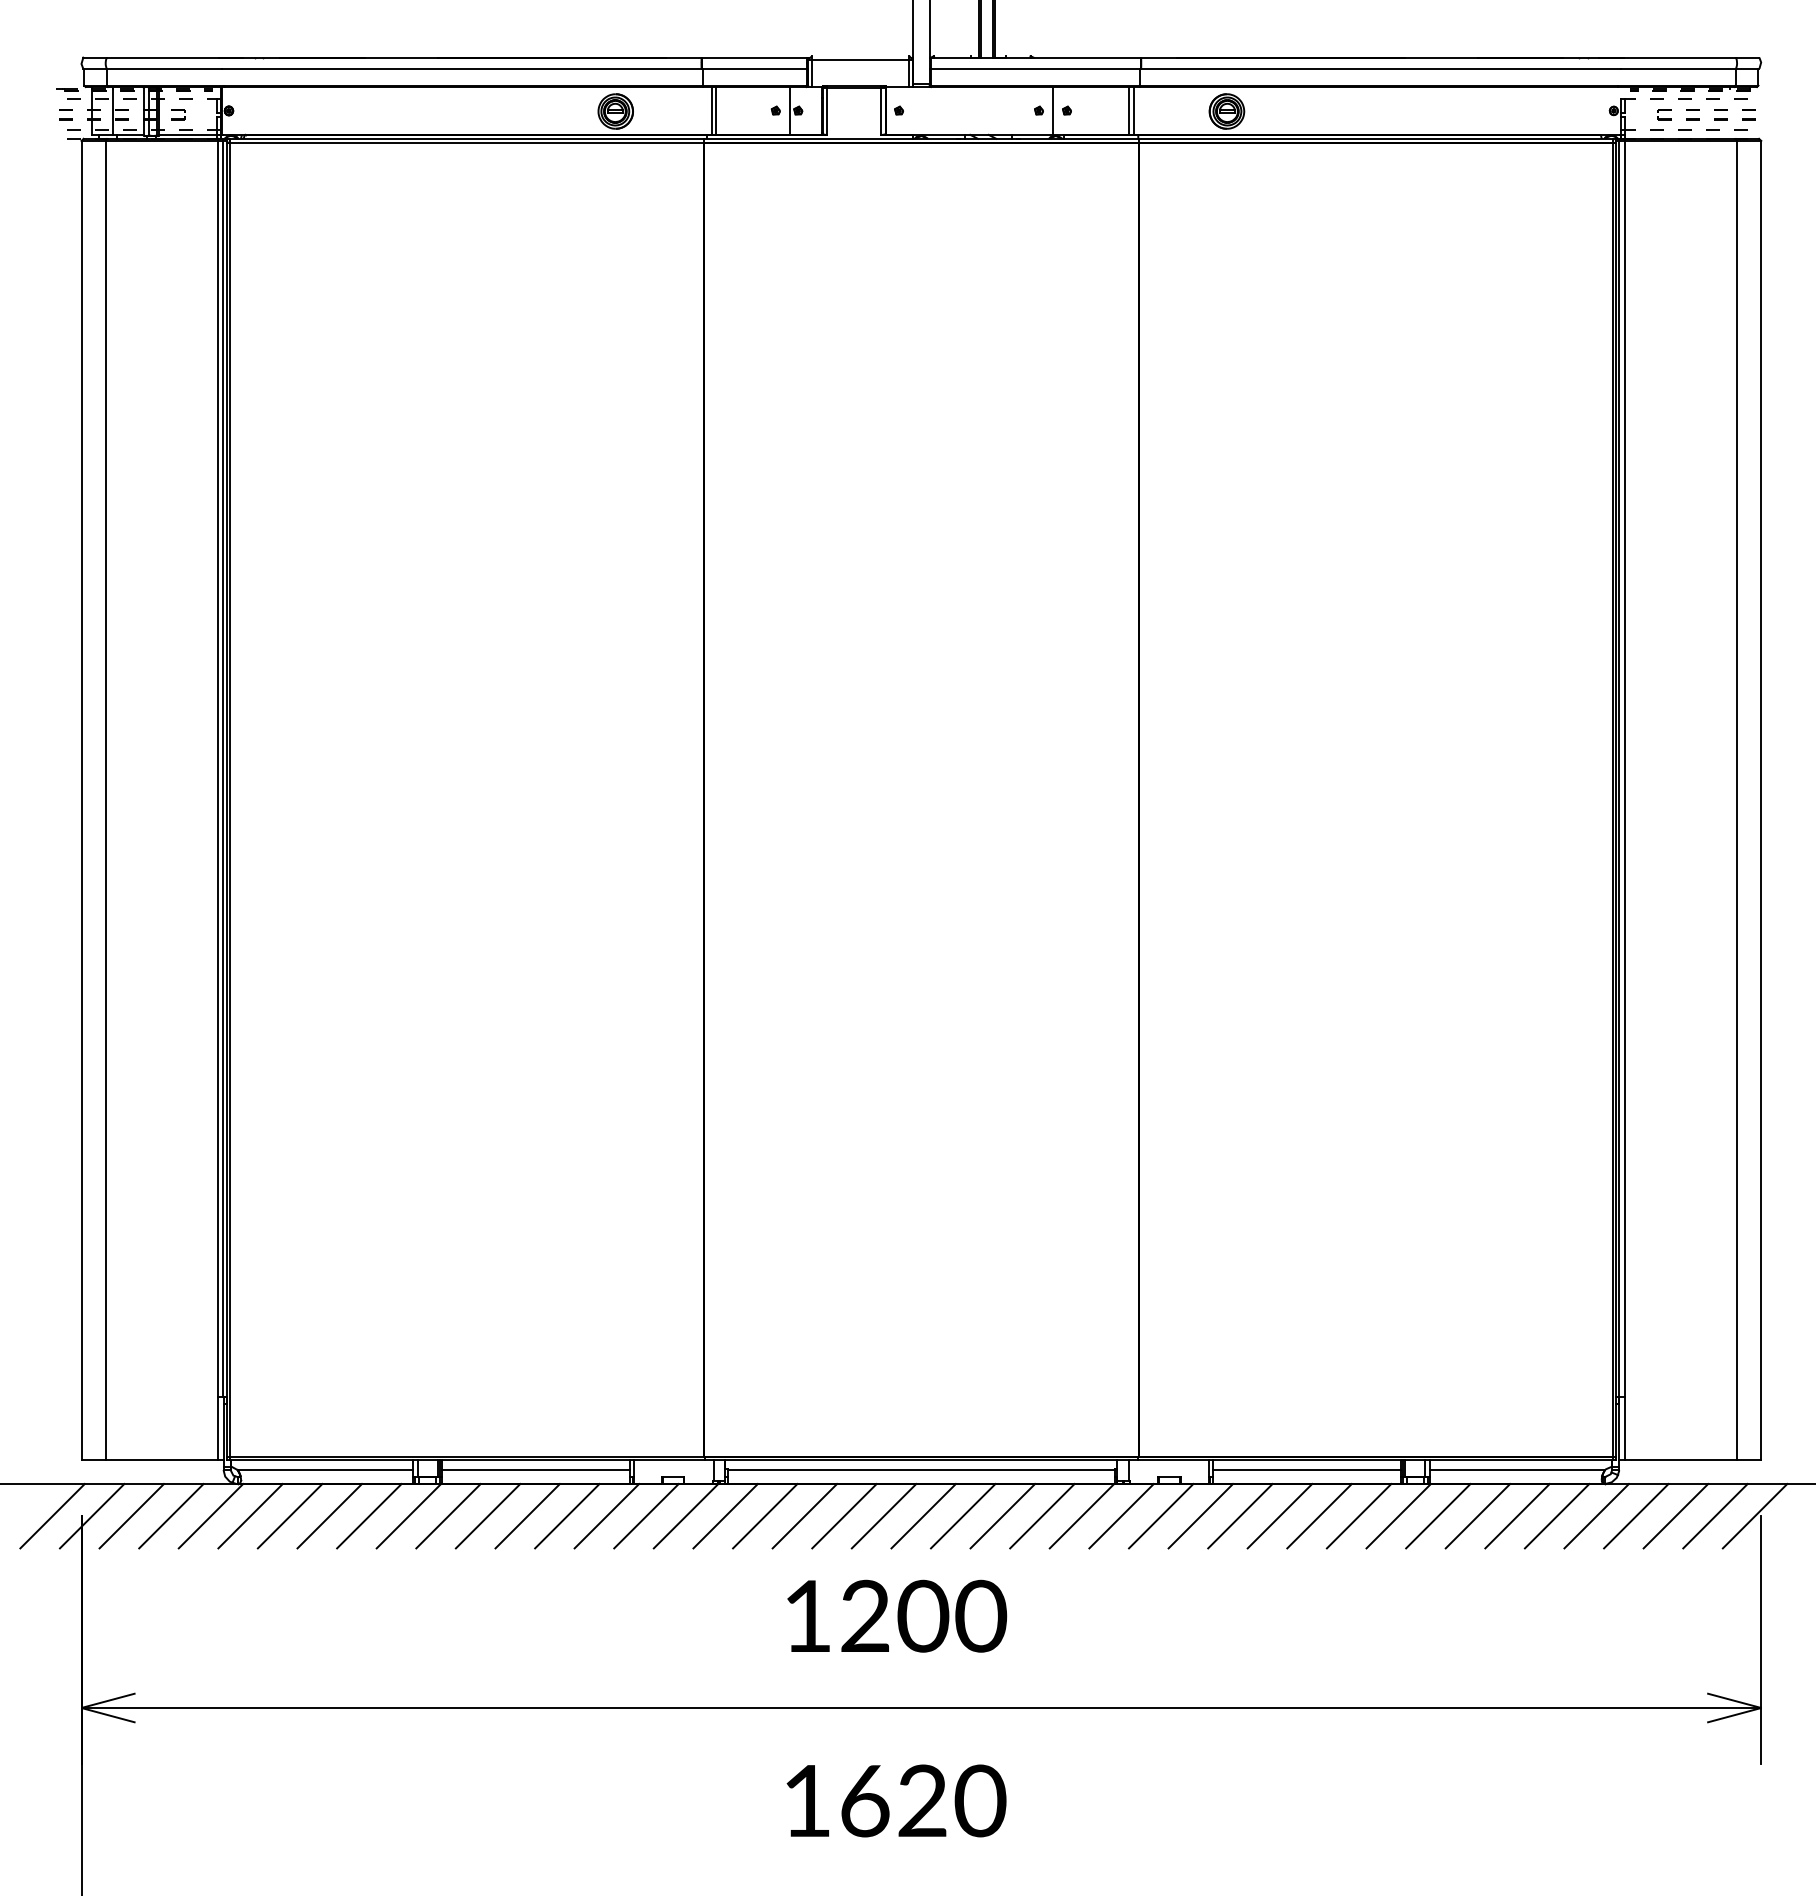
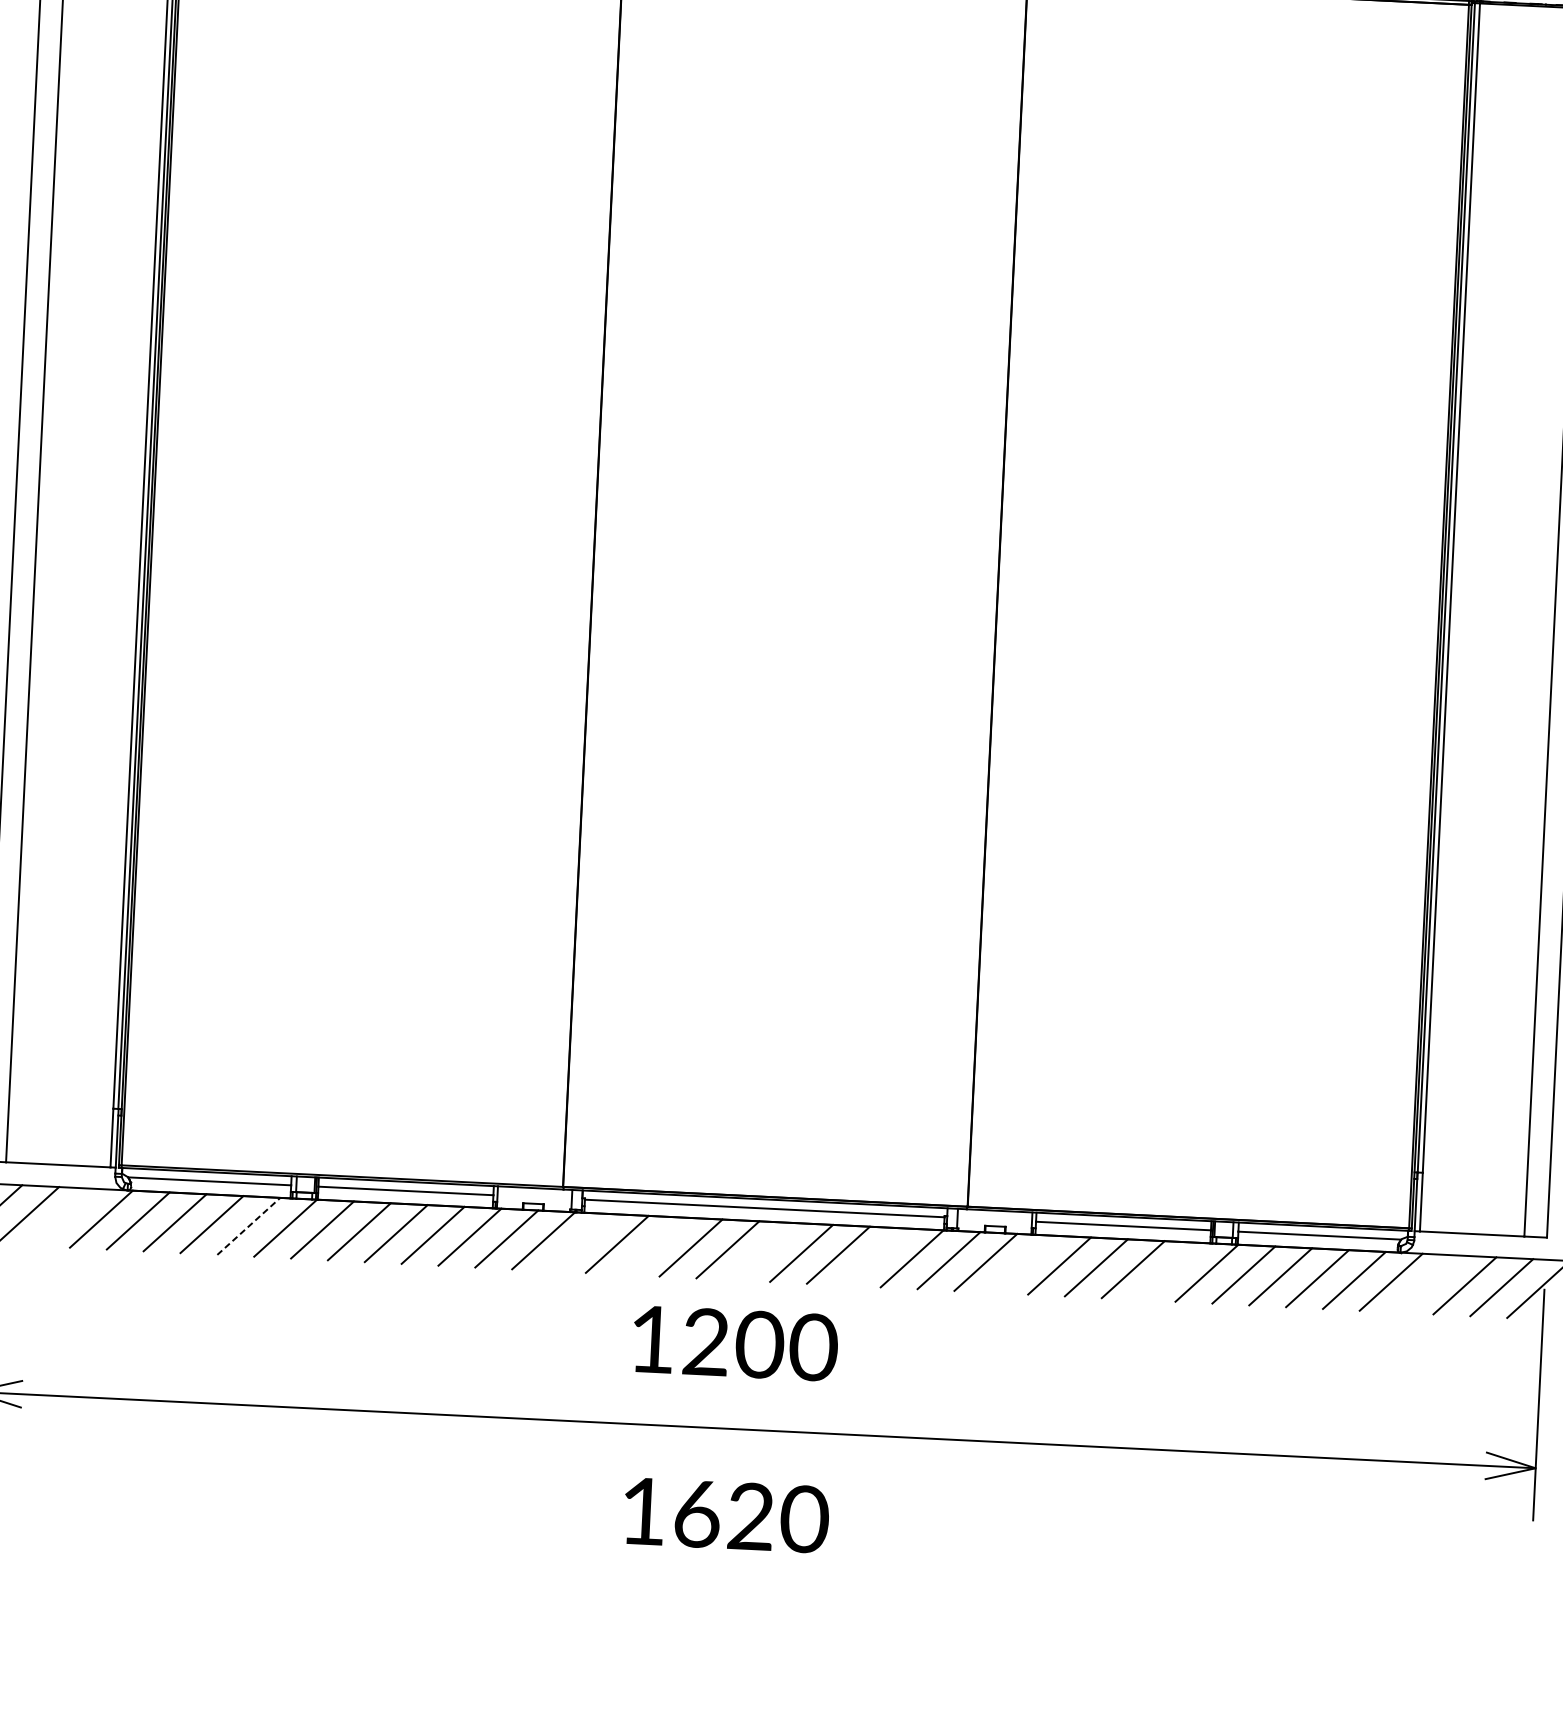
line: (171, 1516) -> (64, 1217), removed
line: (369, 1516) -> (248, 1226), solid -> dashed
line: (725, 1516) -> (580, 1242), removed
line: (804, 1516) -> (653, 1246), removed
line: (923, 1516) -> (764, 1251), removed
line: (1042, 1516) -> (875, 1257), removed
line: (1200, 1516) -> (1022, 1264), removed
line: (1358, 1516) -> (1169, 1271), removed
line: (1636, 1516) -> (1428, 1284), removed

